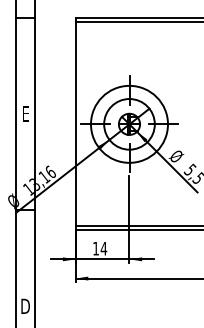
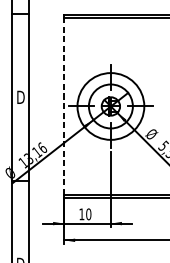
text: (25, 113) -> (20, 97), E -> D
line: (75, 123) -> (64, 105), solid -> dashed
text: (103, 248) -> (88, 214), 14 -> 10

